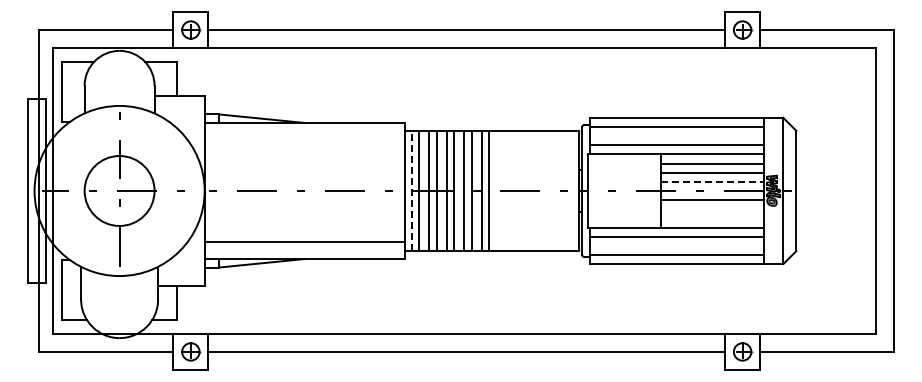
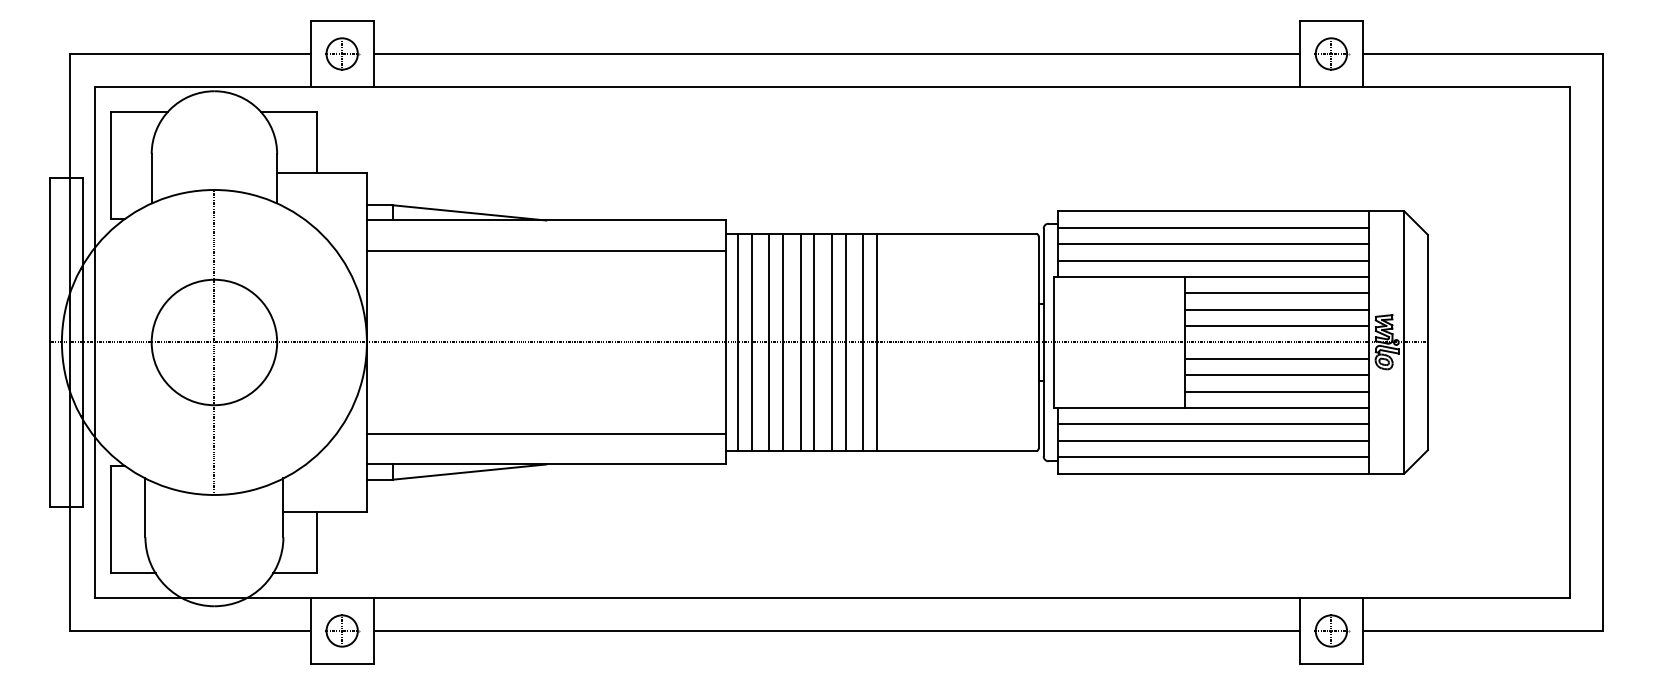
line: (676, 136) -> (1212, 244), added
line: (304, 139) -> (545, 250), added
line: (712, 181) -> (1277, 325), dashed -> solid
line: (411, 190) -> (737, 341), dashed -> solid
line: (711, 209) -> (1275, 375), added
line: (711, 218) -> (1275, 391), added
line: (676, 245) -> (1212, 440), added

